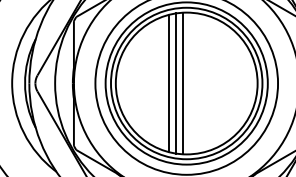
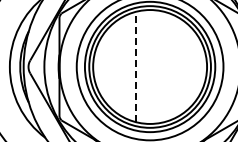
line: (168, 82) -> (135, 66), solid -> dashed
line: (176, 82) -> (141, 66), removed
line: (183, 82) -> (147, 66), removed

